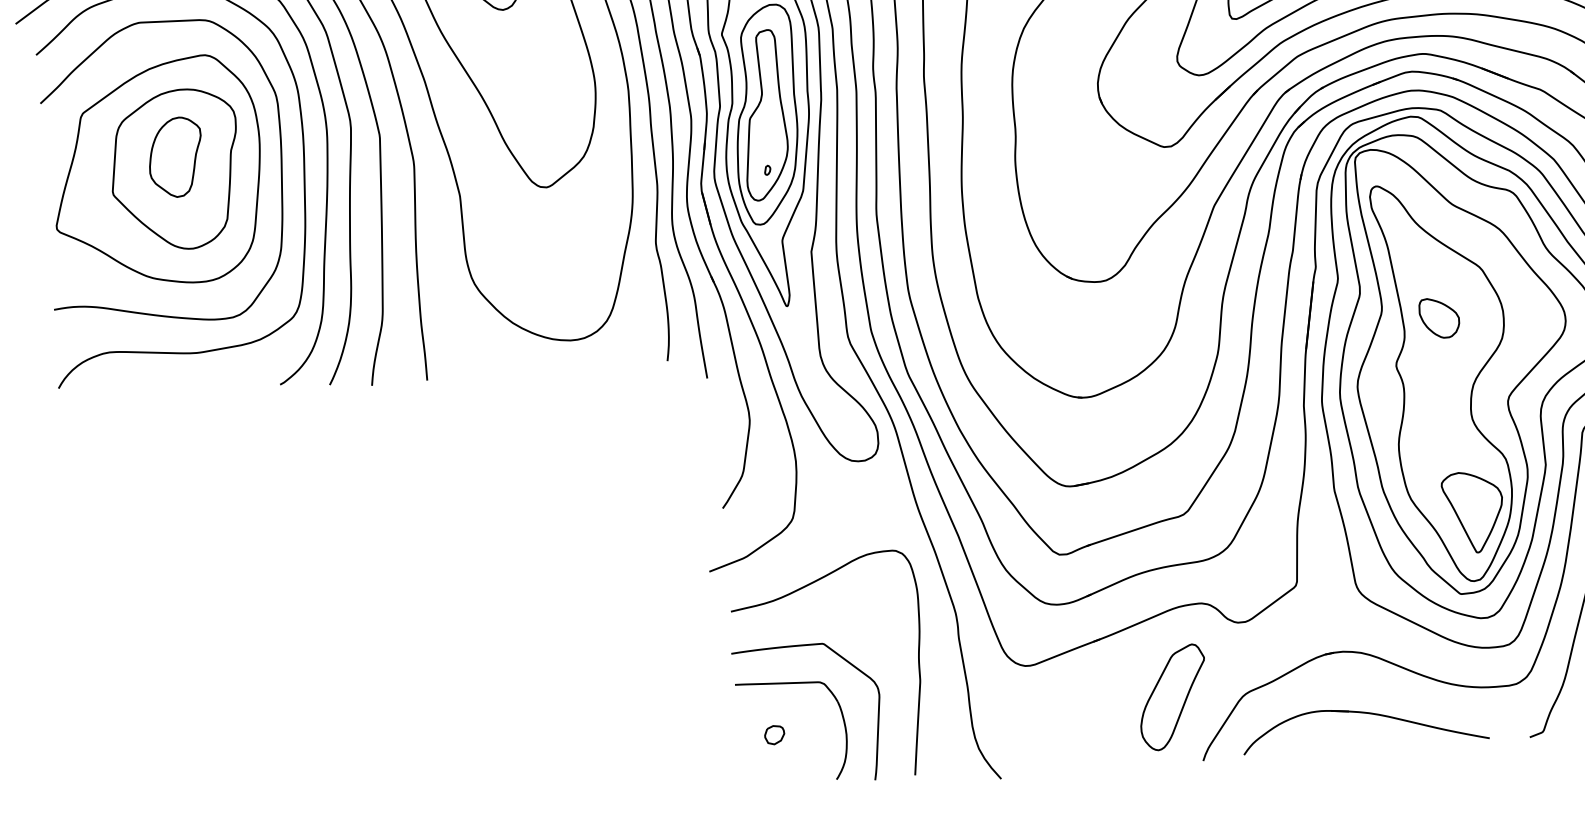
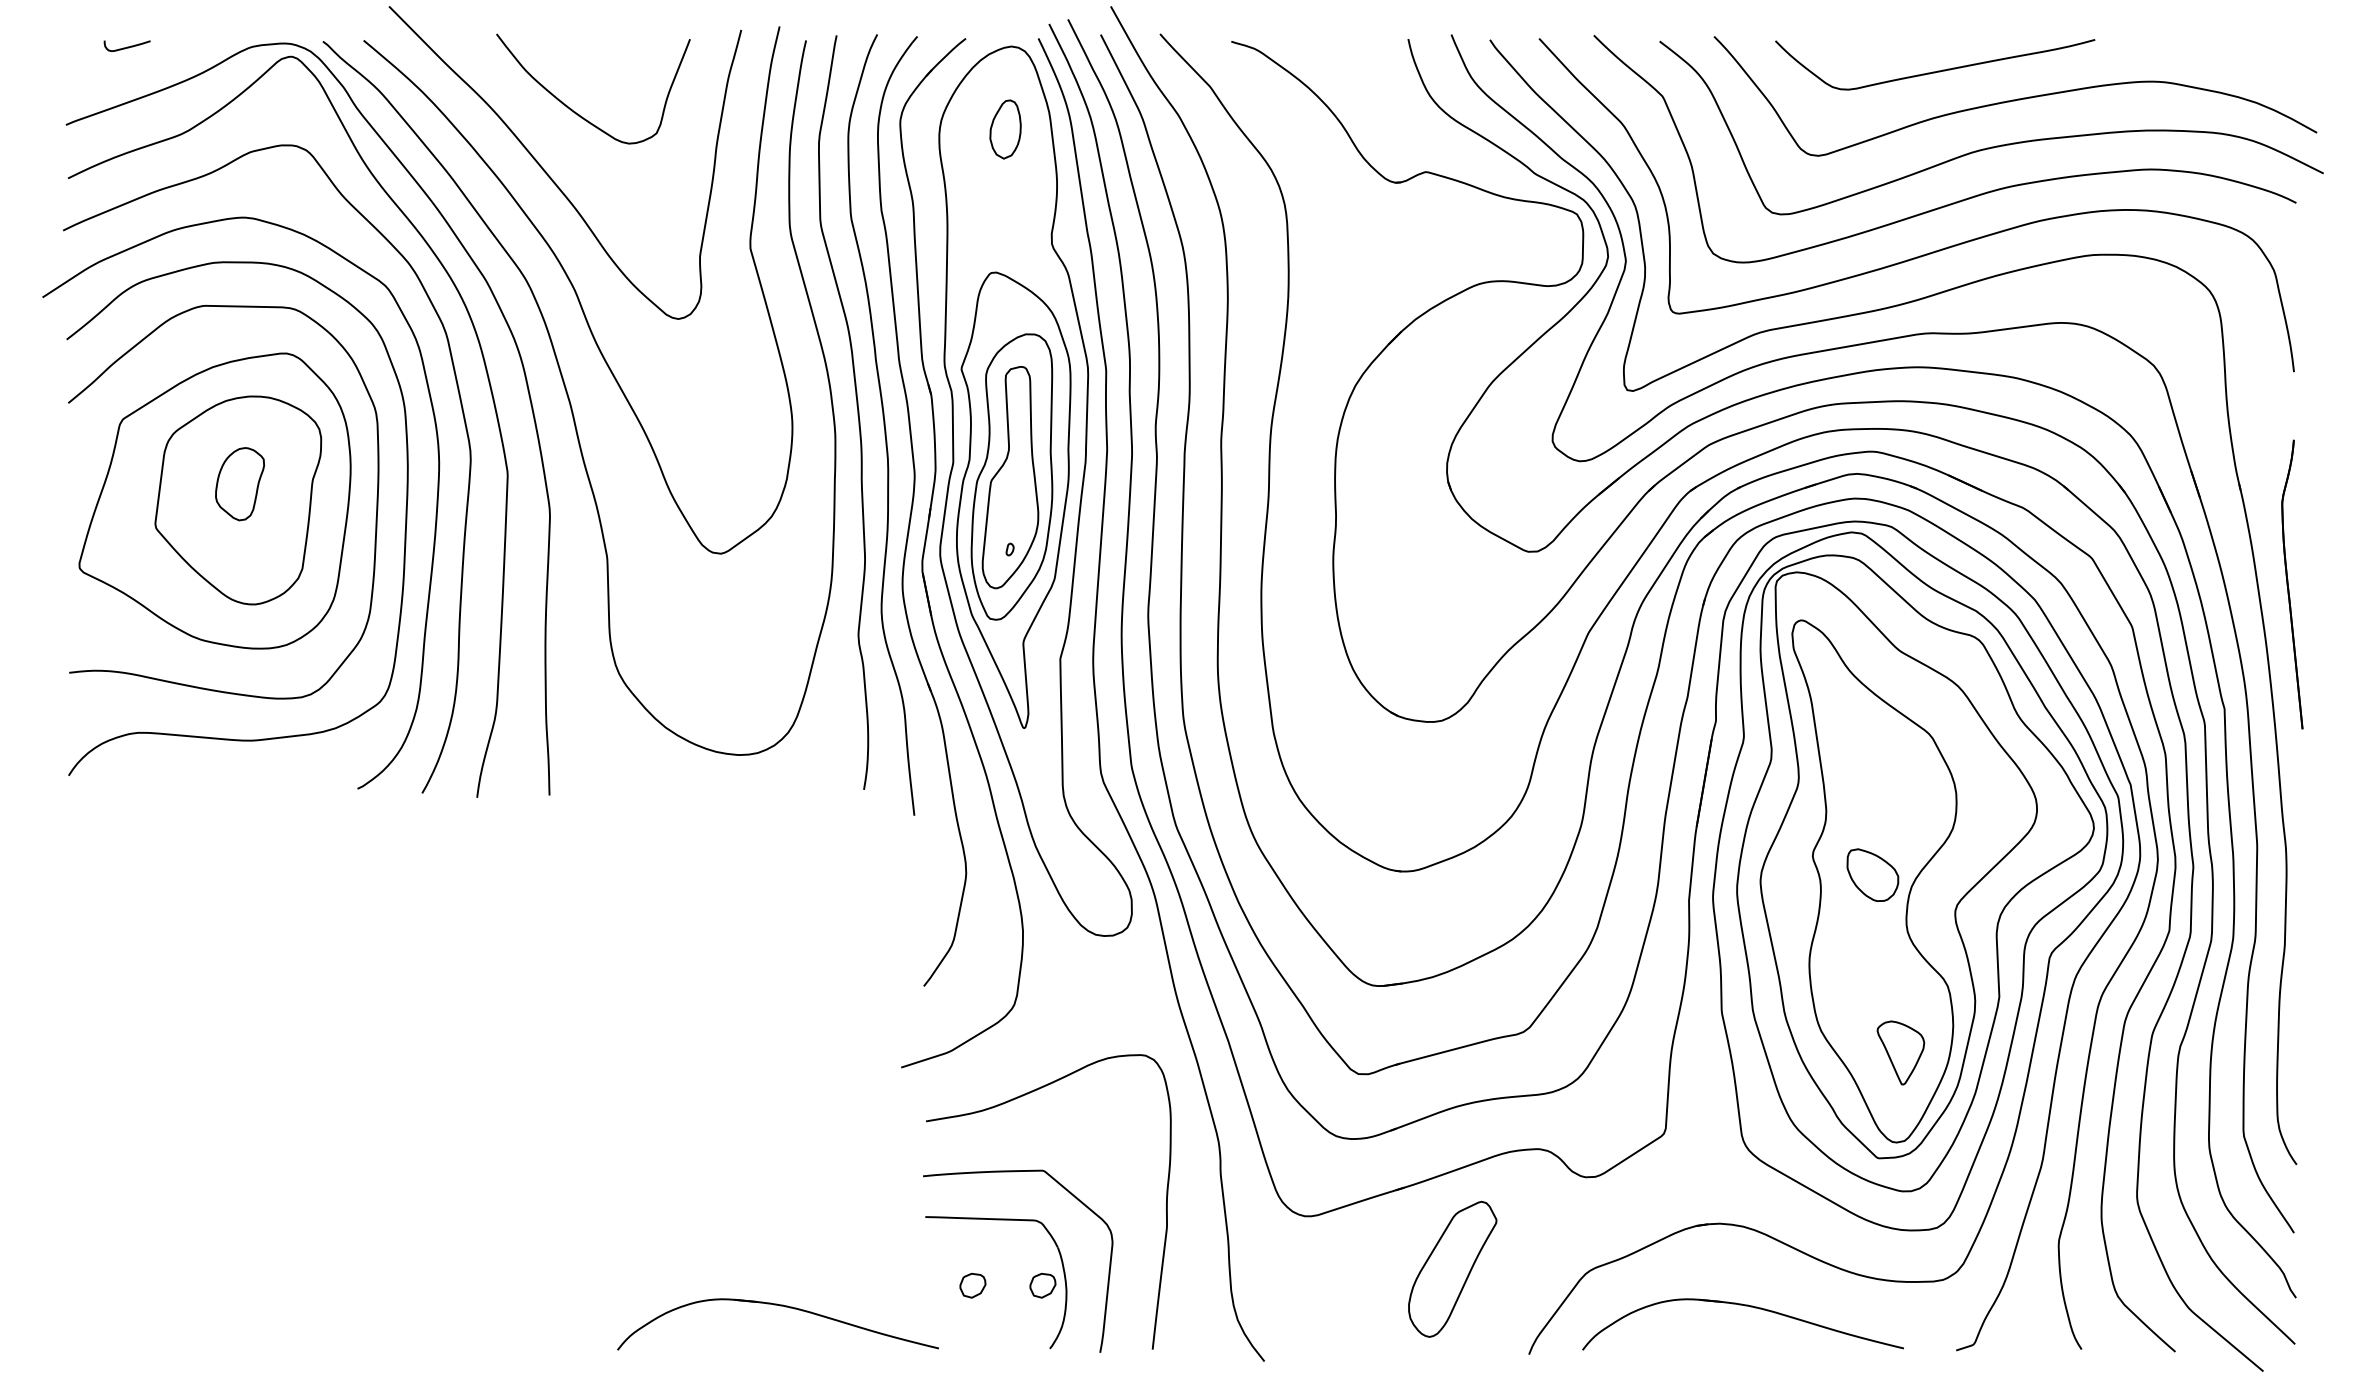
part: (175, 156) -> (239, 483), size x0.7
part: (1439, 317) -> (1872, 874), moved
part: (1472, 512) -> (1900, 1052), size x0.6
part: (1172, 696) -> (1452, 1268), moved
part: (827, 731) -> (1042, 1285), added
part: (628, 760) -> (780, 1306), added

